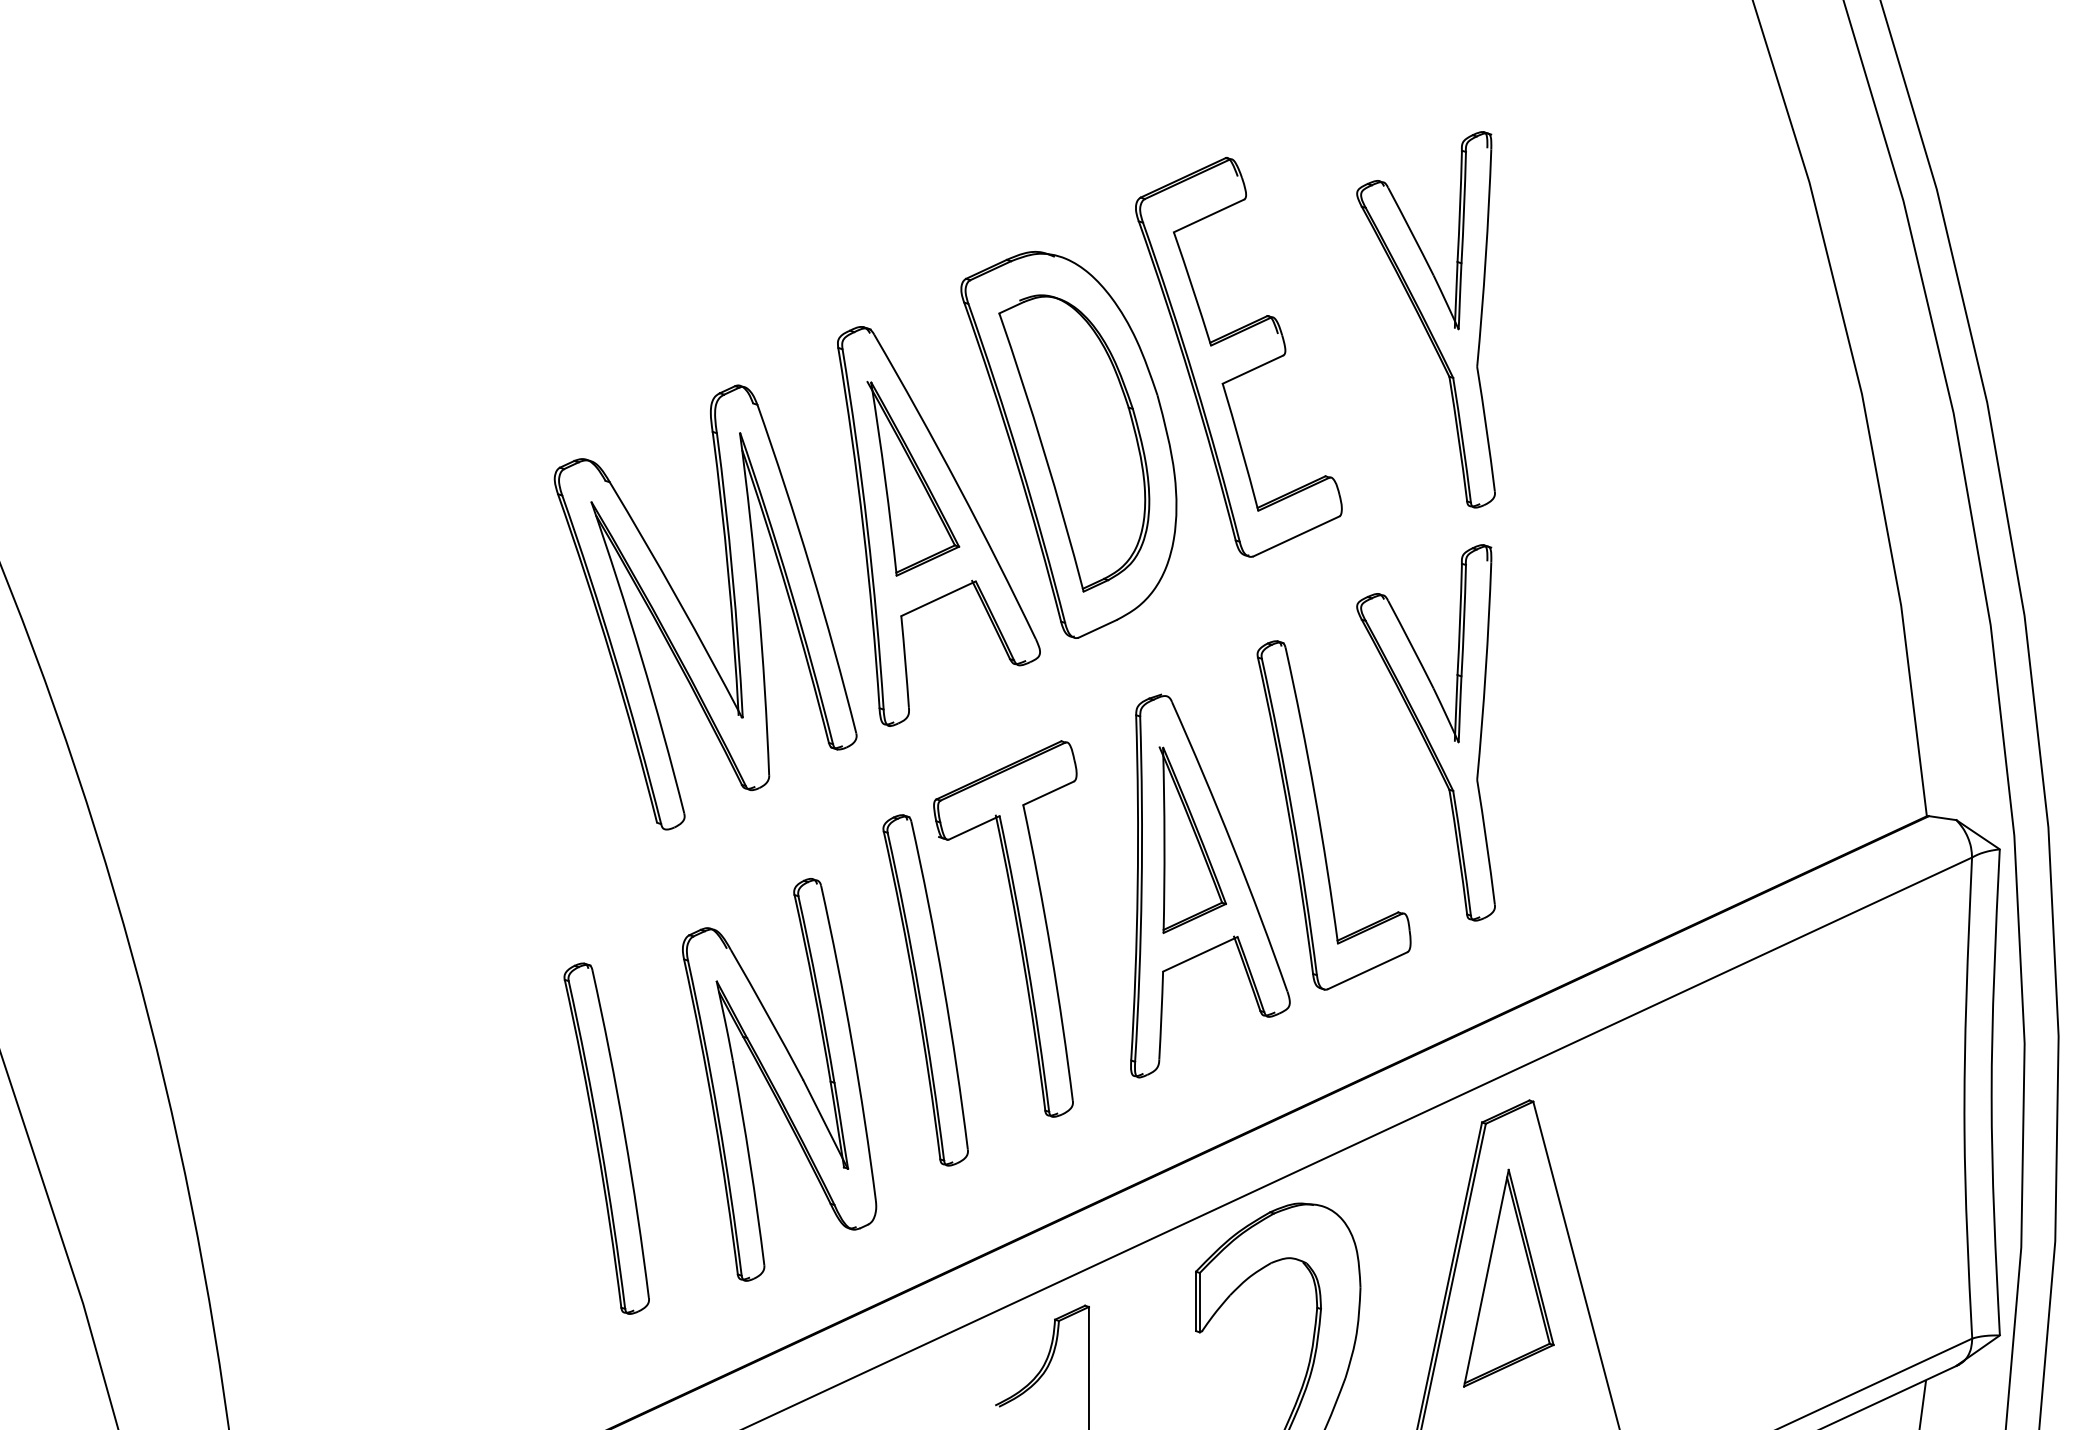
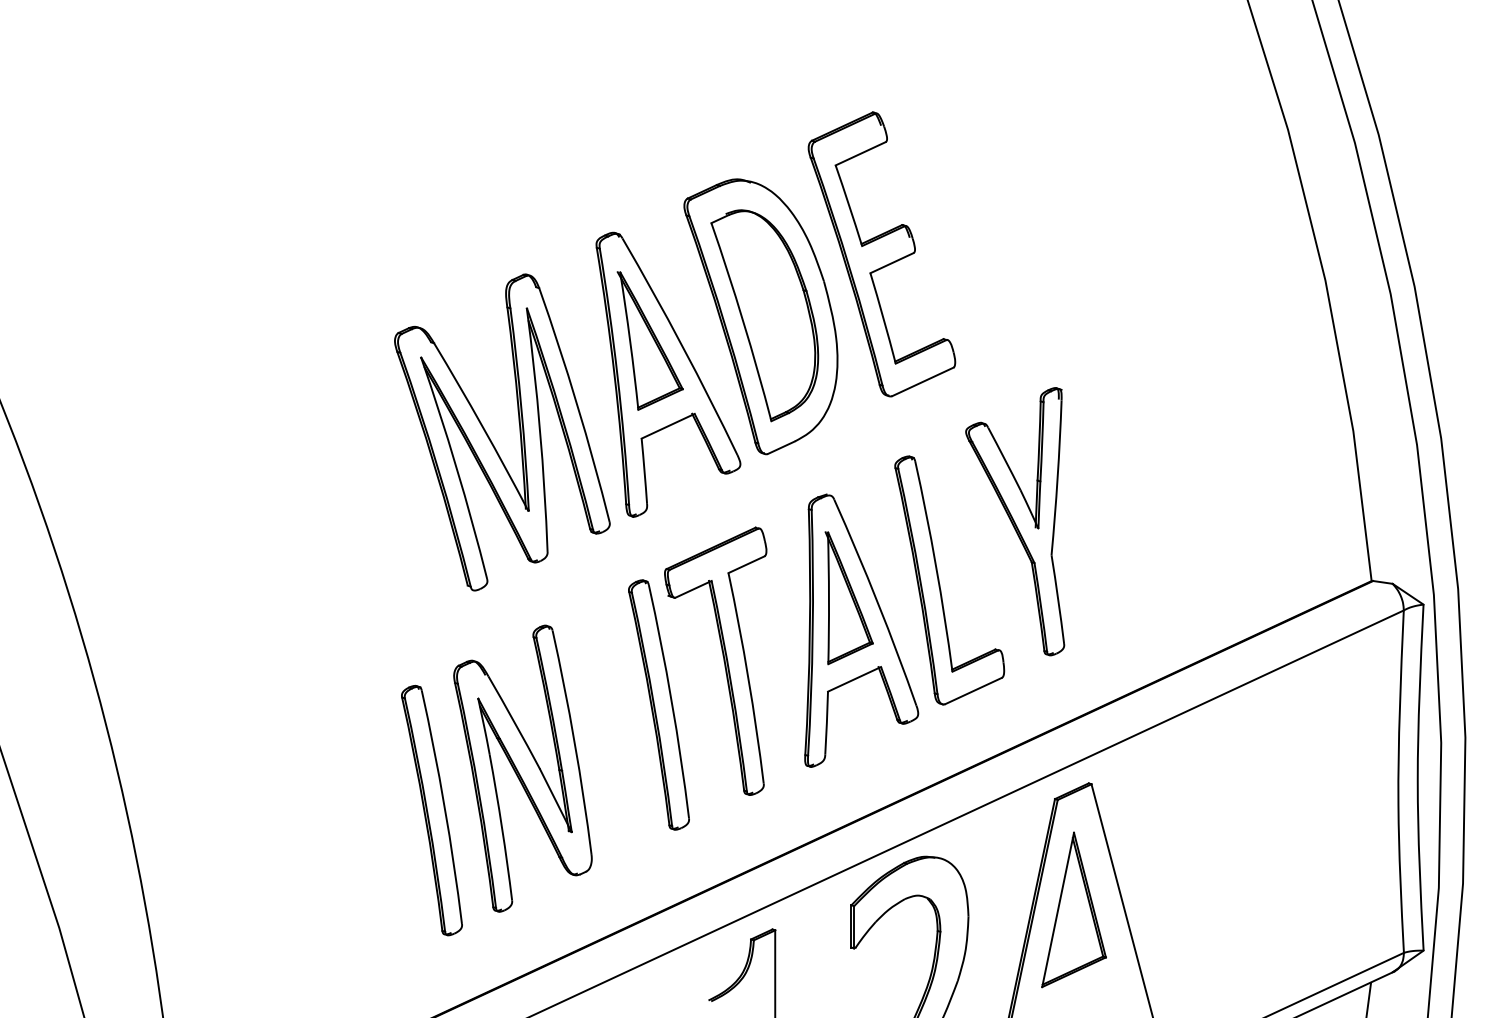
part: (1426, 319) -> (1015, 227), removed
part: (778, 1079) -> (522, 768), moved

